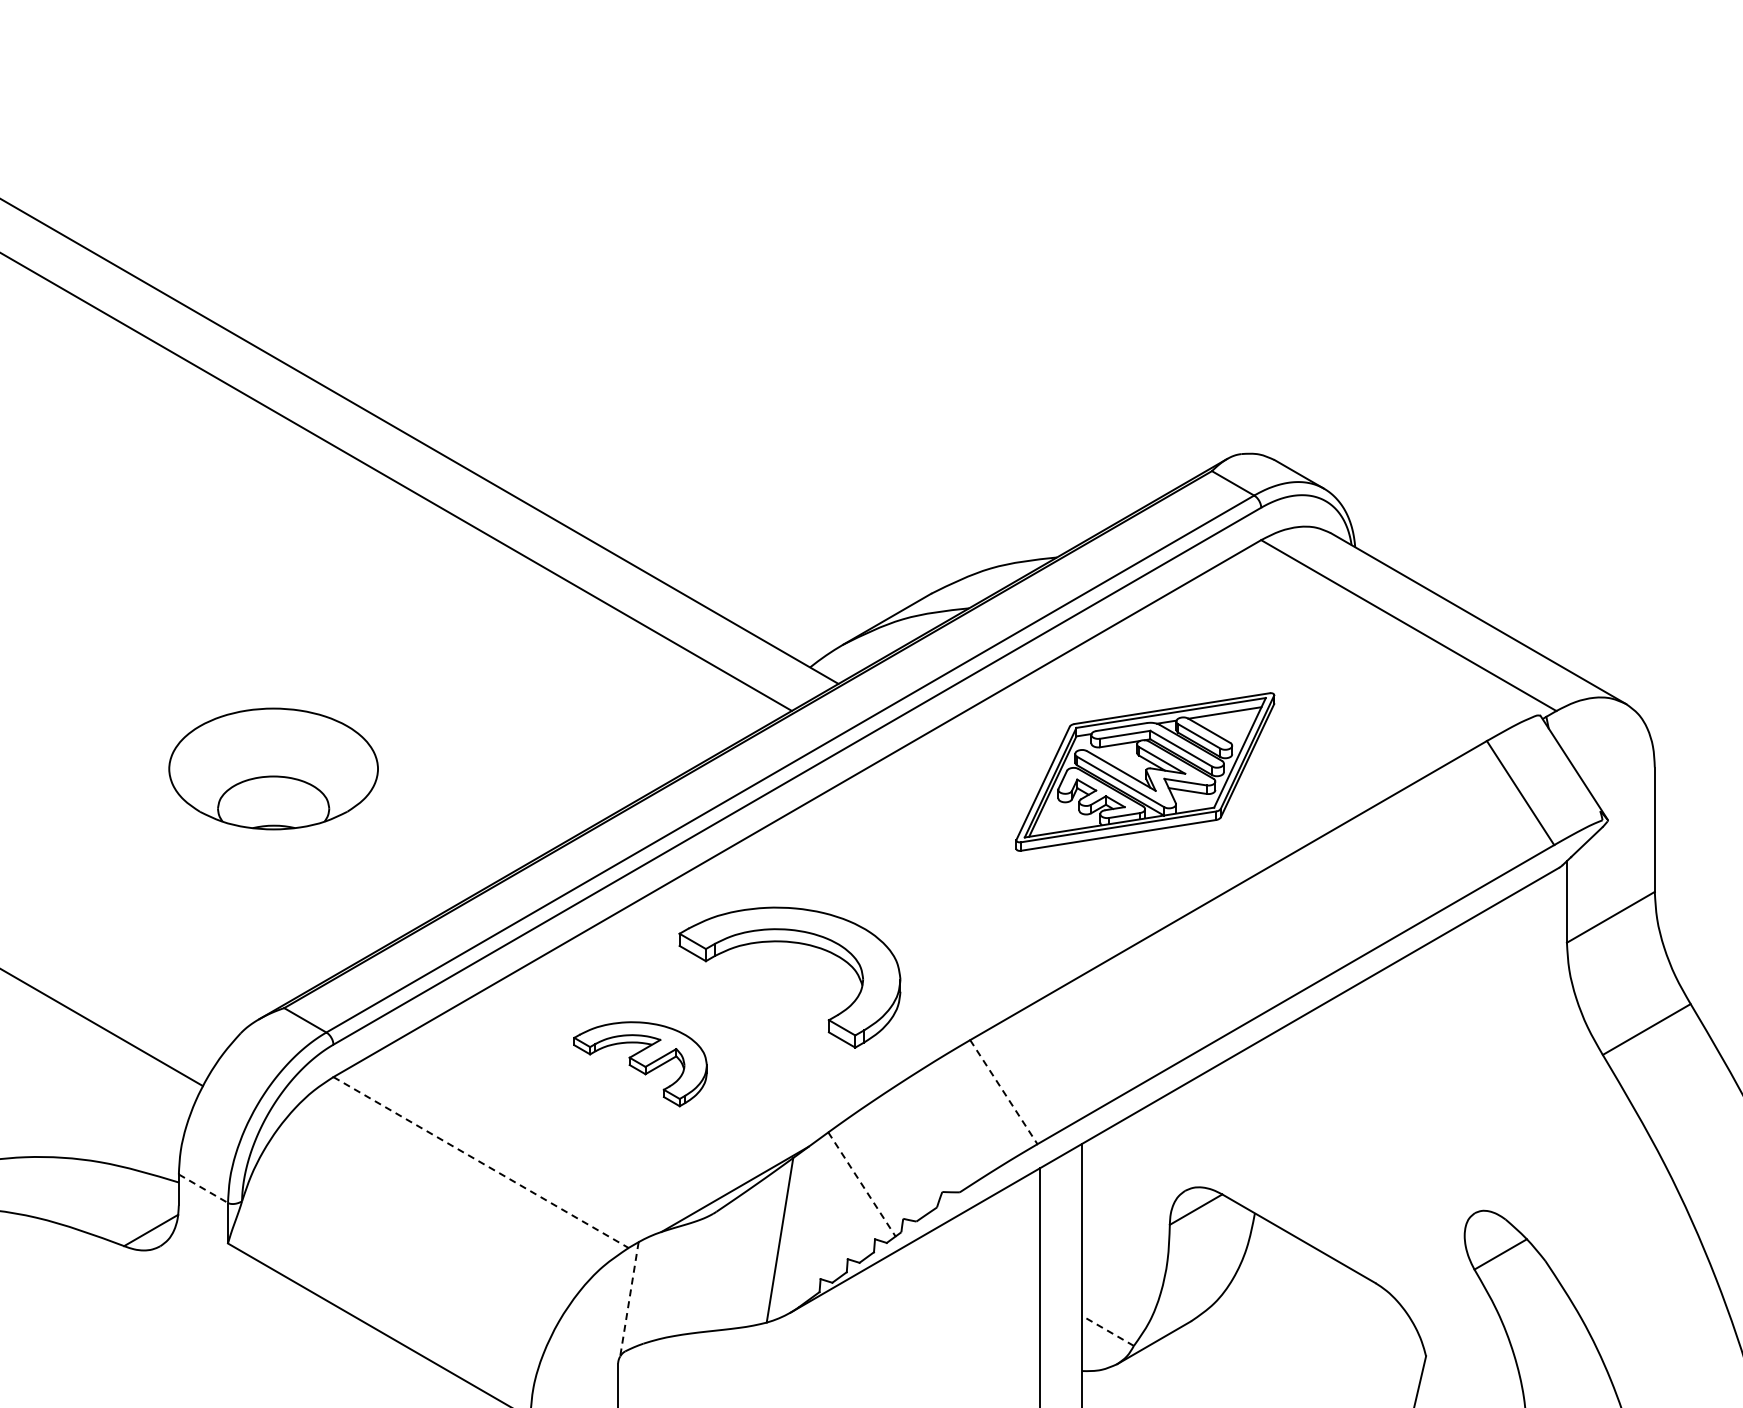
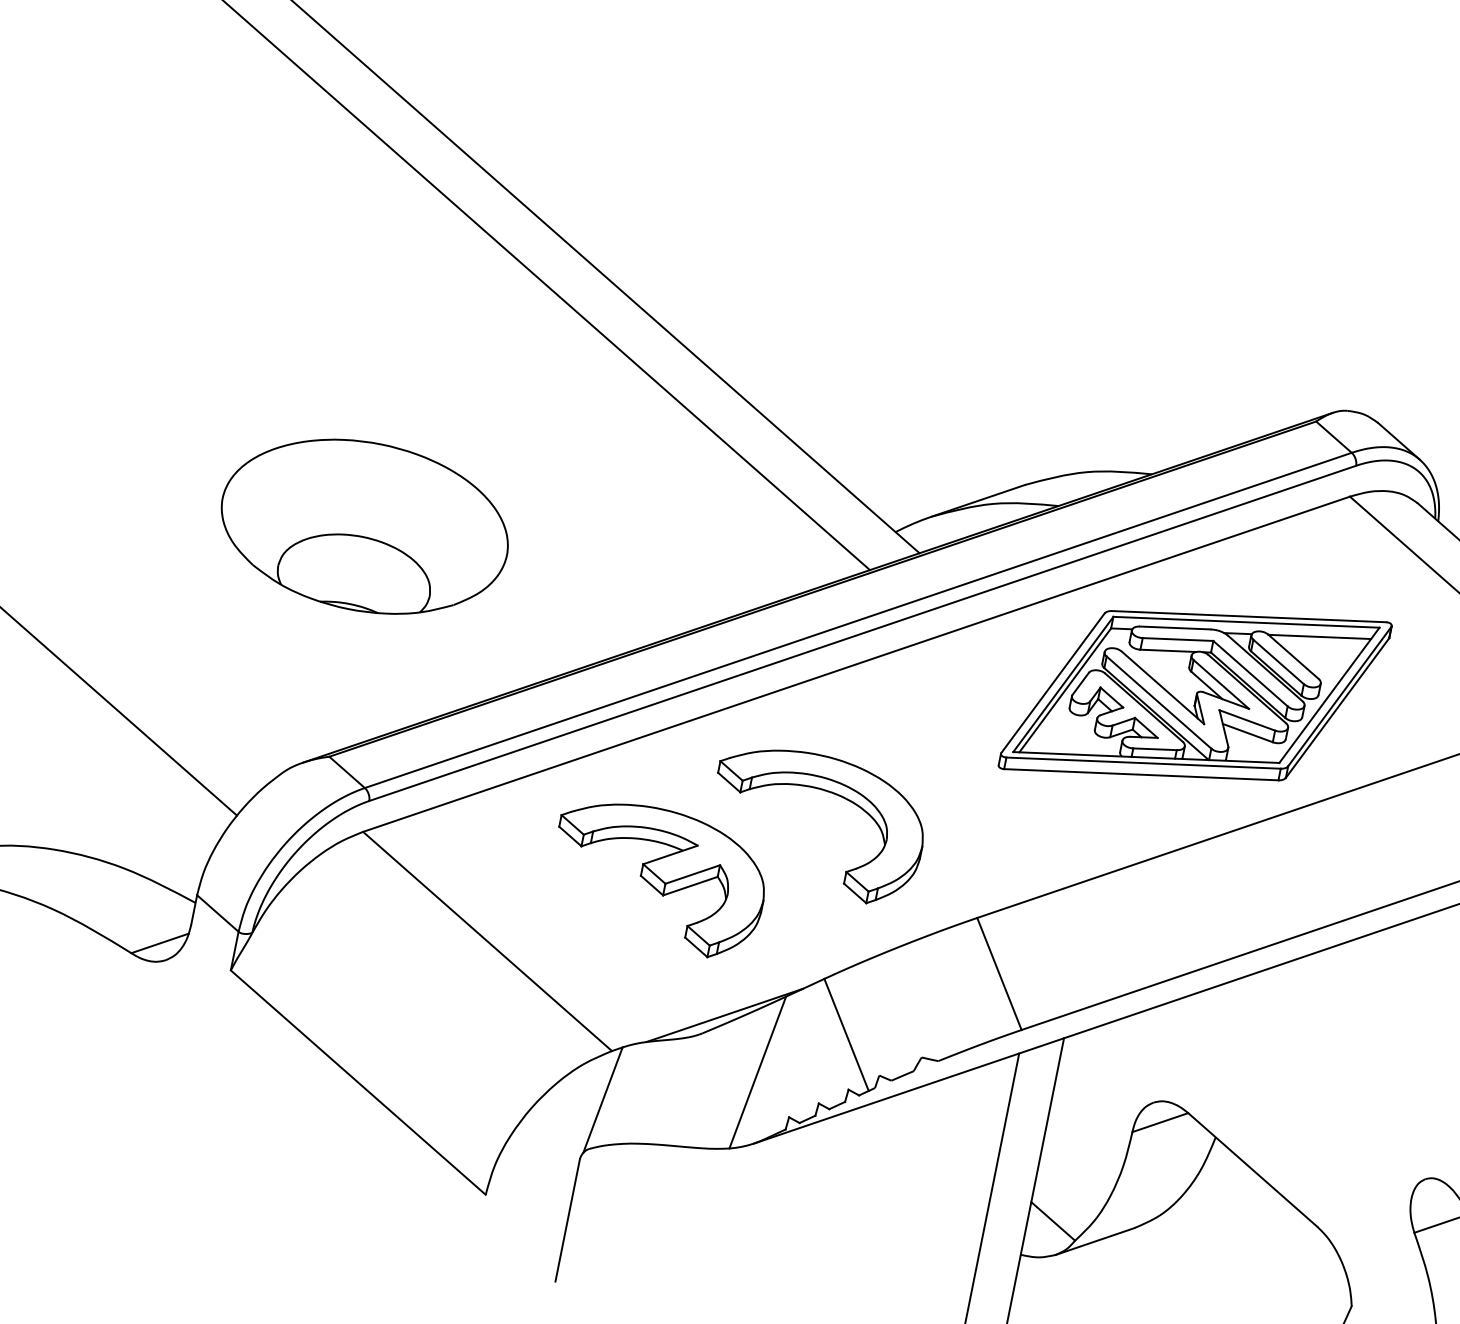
part: (273, 768) -> (364, 526), size x1.43
part: (1145, 771) -> (1195, 695), size x1.43
part: (640, 1064) -> (658, 878), size x1.67
line: (1003, 1092) -> (999, 974), dashed -> solid
line: (481, 1162) -> (487, 941), dashed -> solid
line: (861, 1184) -> (846, 1034), dashed -> solid
line: (203, 1188) -> (217, 913), dashed -> solid
line: (629, 1299) -> (603, 1100), dashed -> solid
line: (1107, 1330) -> (1052, 1220), dashed -> solid

